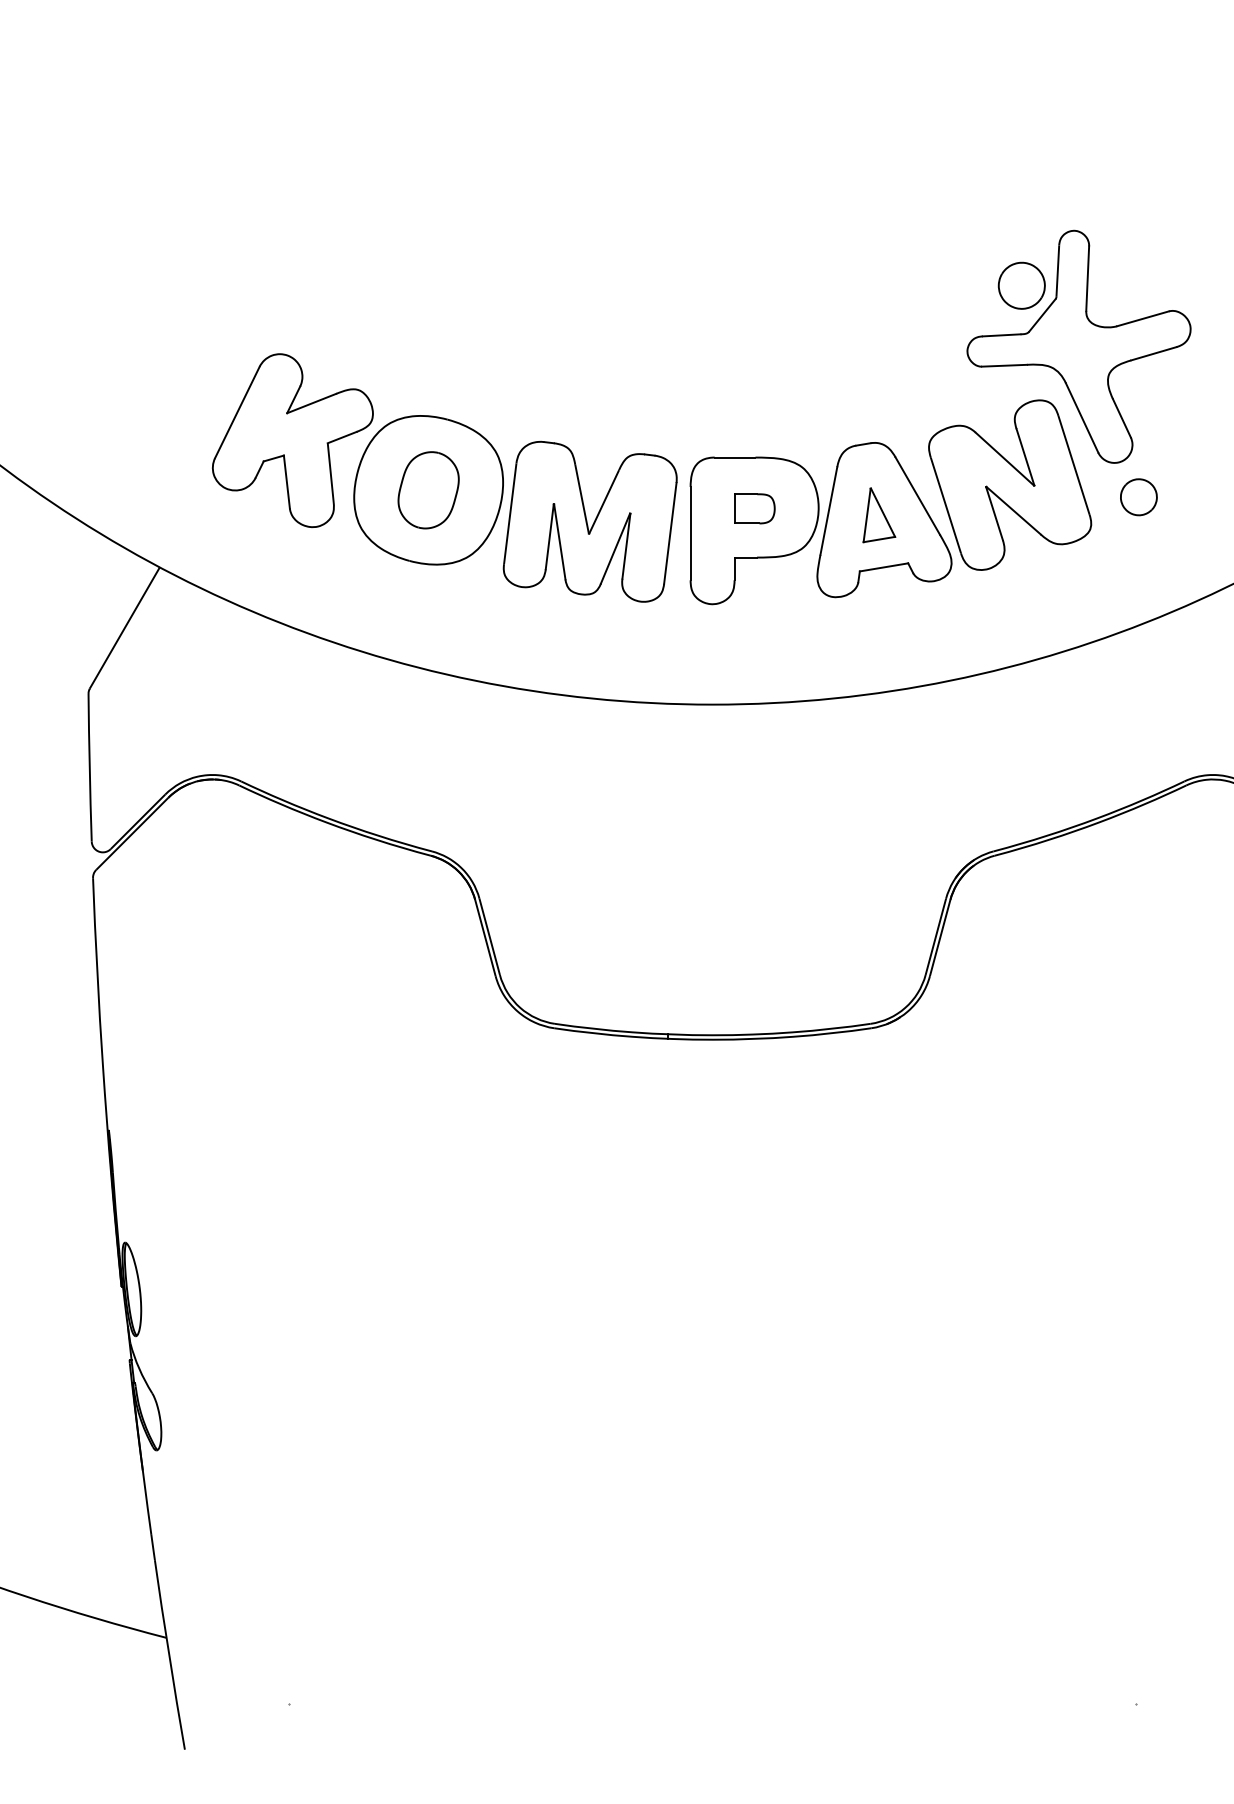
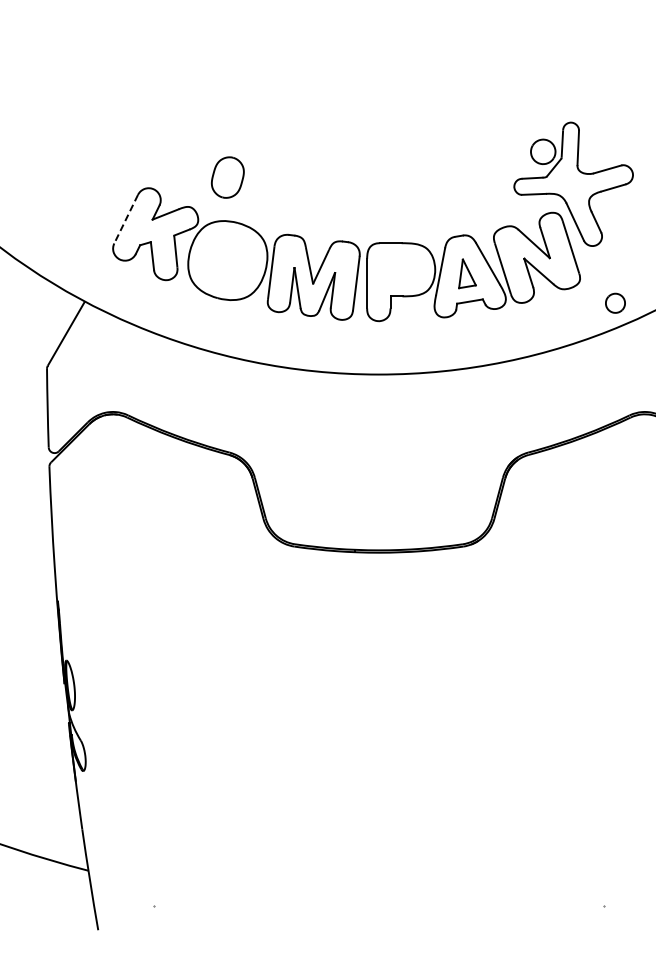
line: (238, 412) -> (126, 219), solid -> dashed
part: (427, 490) -> (227, 177), moved
part: (1138, 495) -> (615, 302), moved
part: (755, 508) -> (401, 270), removed

